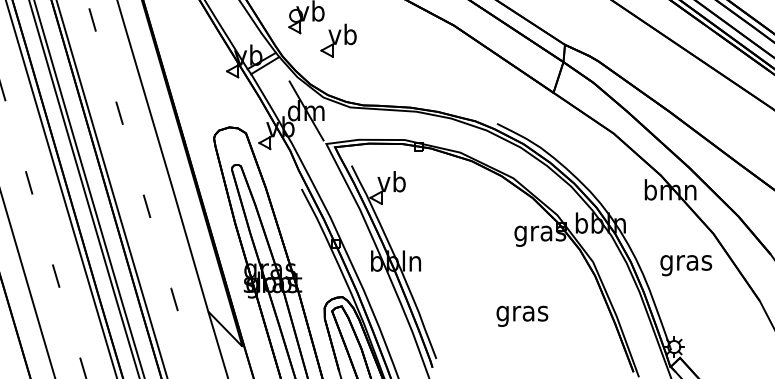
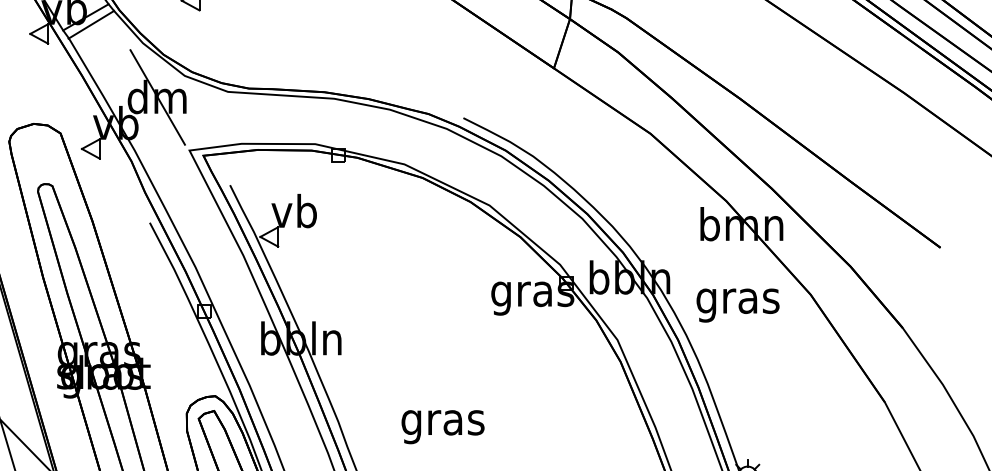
text: (686, 265) -> (738, 305), moved
text: (522, 315) -> (443, 425), moved

